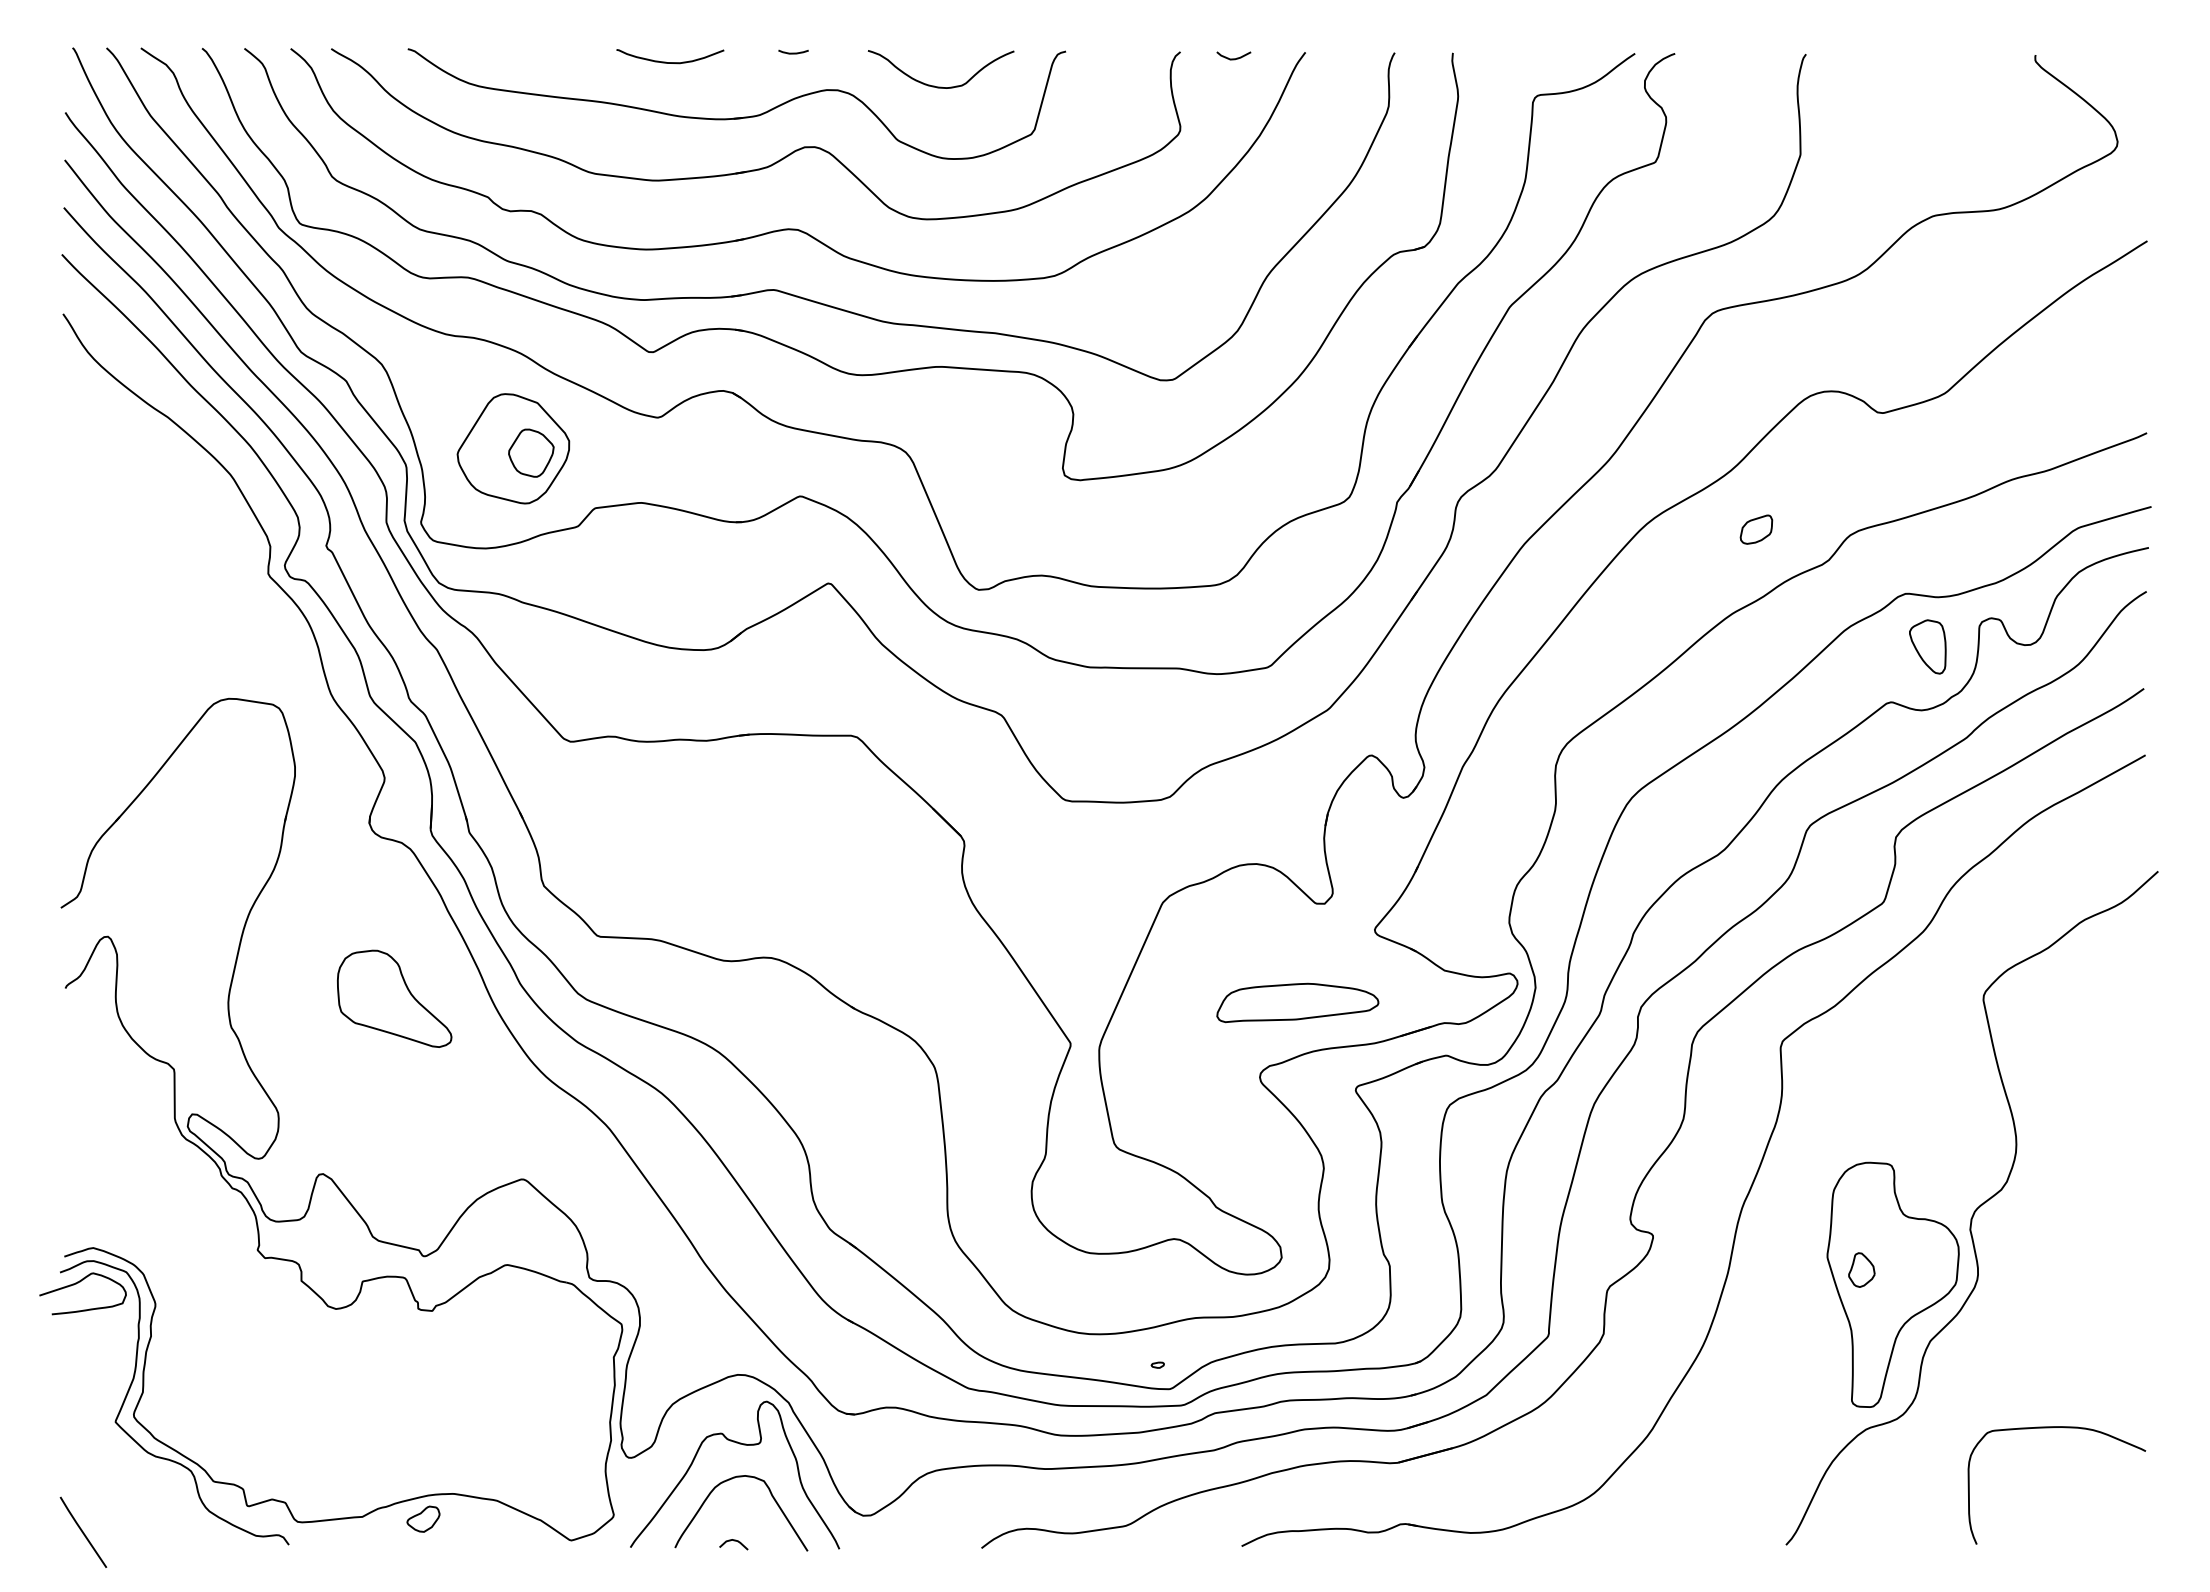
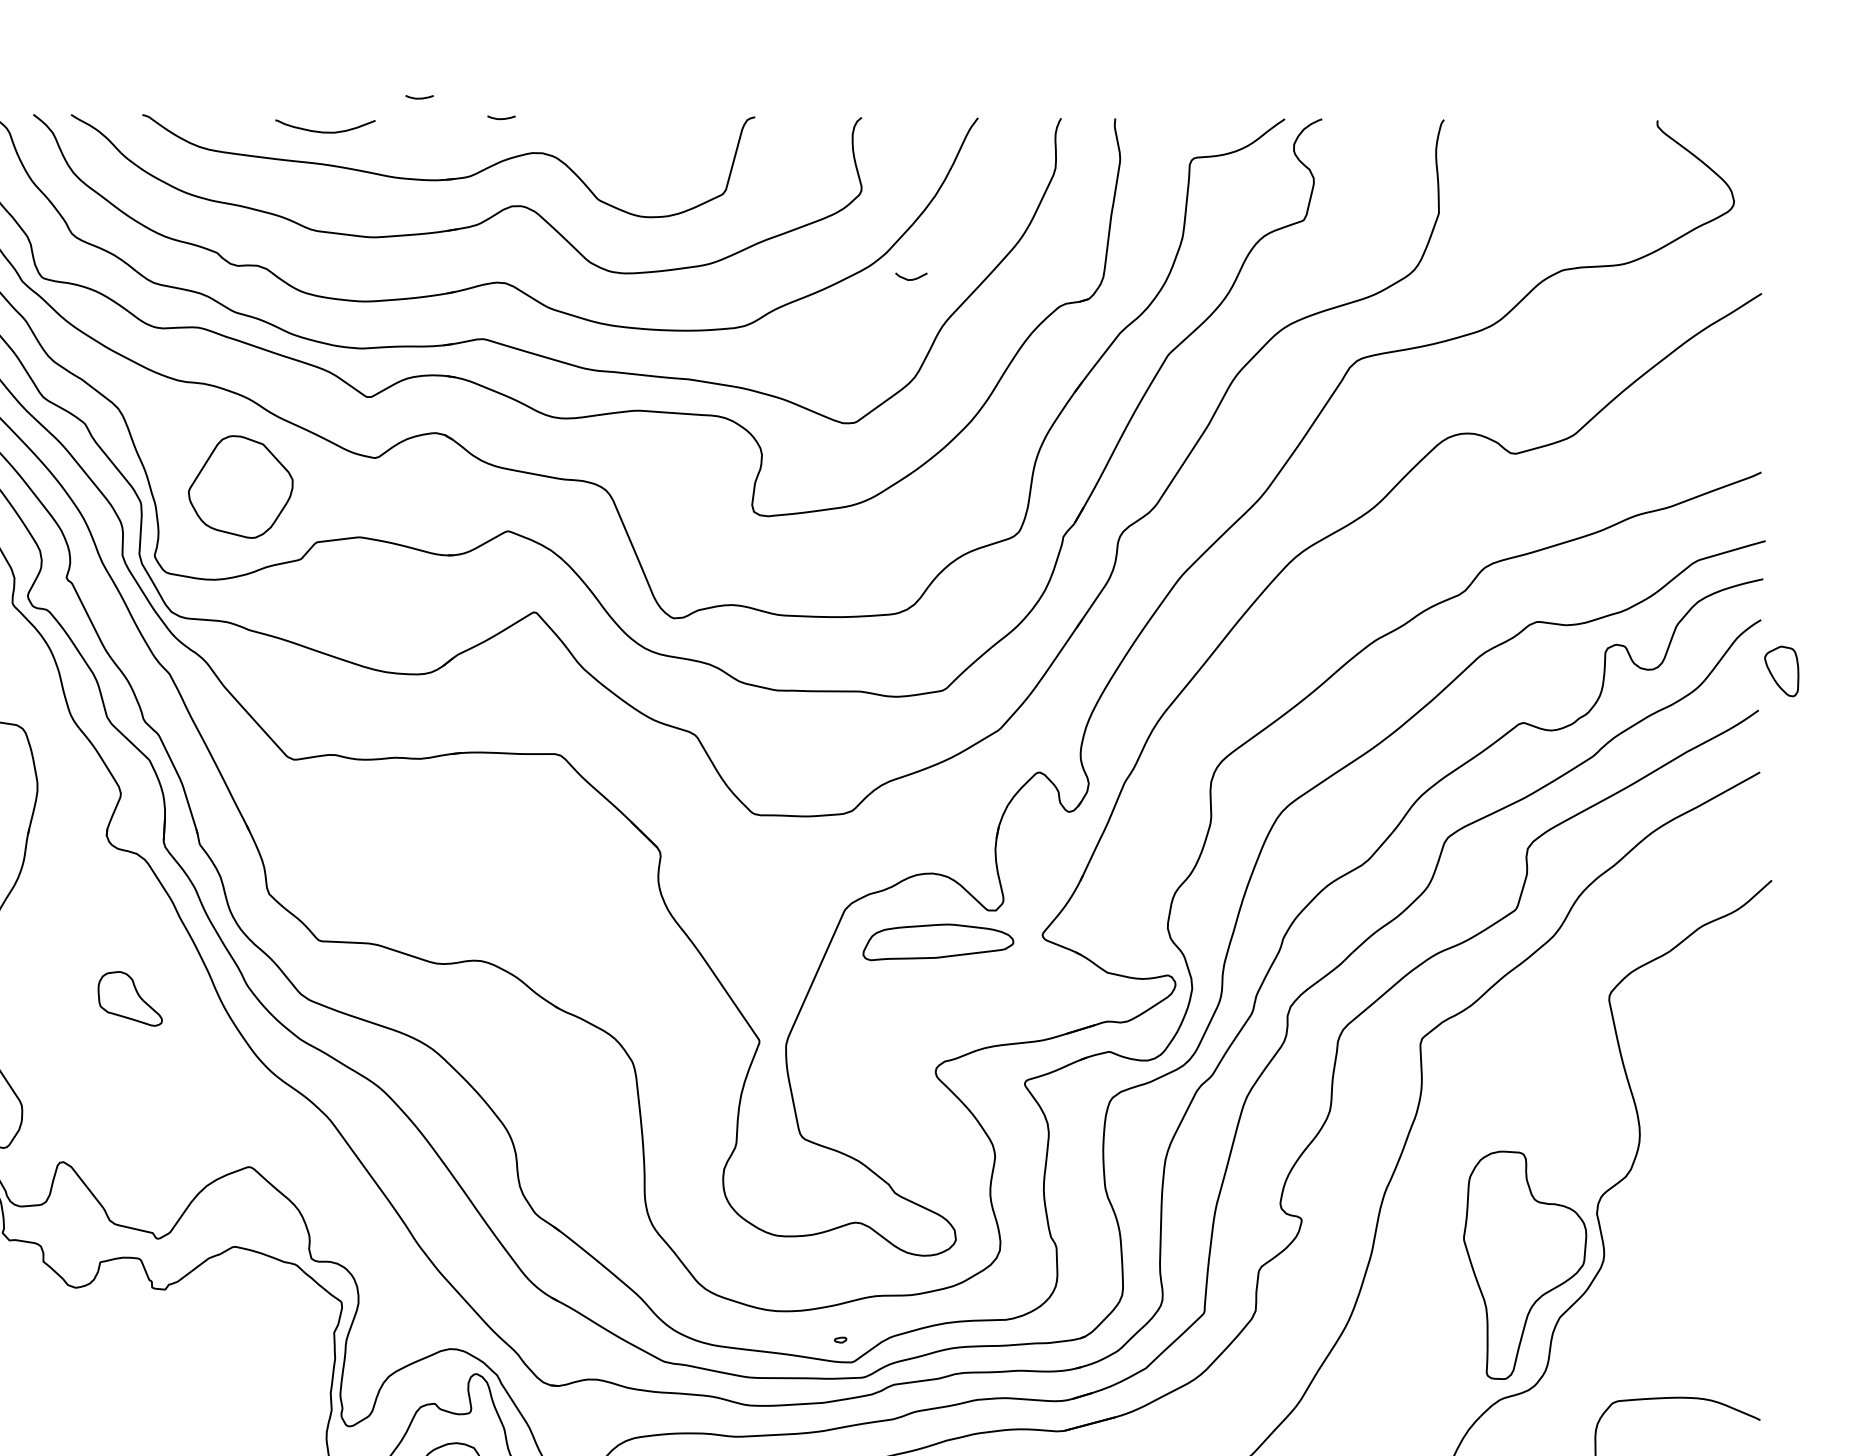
curve: (705, 30) -> (419, 97), added
curve: (1233, 58) -> (911, 279), moved
curve: (670, 62) -> (325, 132), moved
curve: (941, 86) -> (639, 149), removed
part: (531, 452) -> (257, 490), removed
part: (1756, 529) -> (1397, 562), removed
part: (1927, 646) -> (1781, 671), moved
part: (394, 998) -> (130, 998), size x0.6
part: (1297, 1002) -> (938, 941), moved
part: (1861, 1269) -> (1495, 1251), removed

